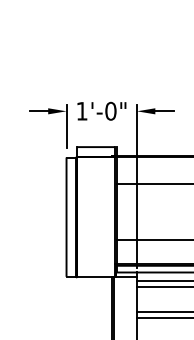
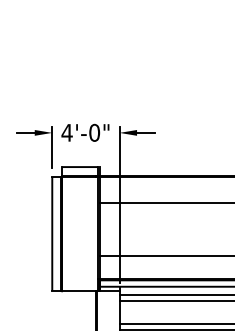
text: (81, 110) -> (66, 132), 1'-0" -> 4'-0"

